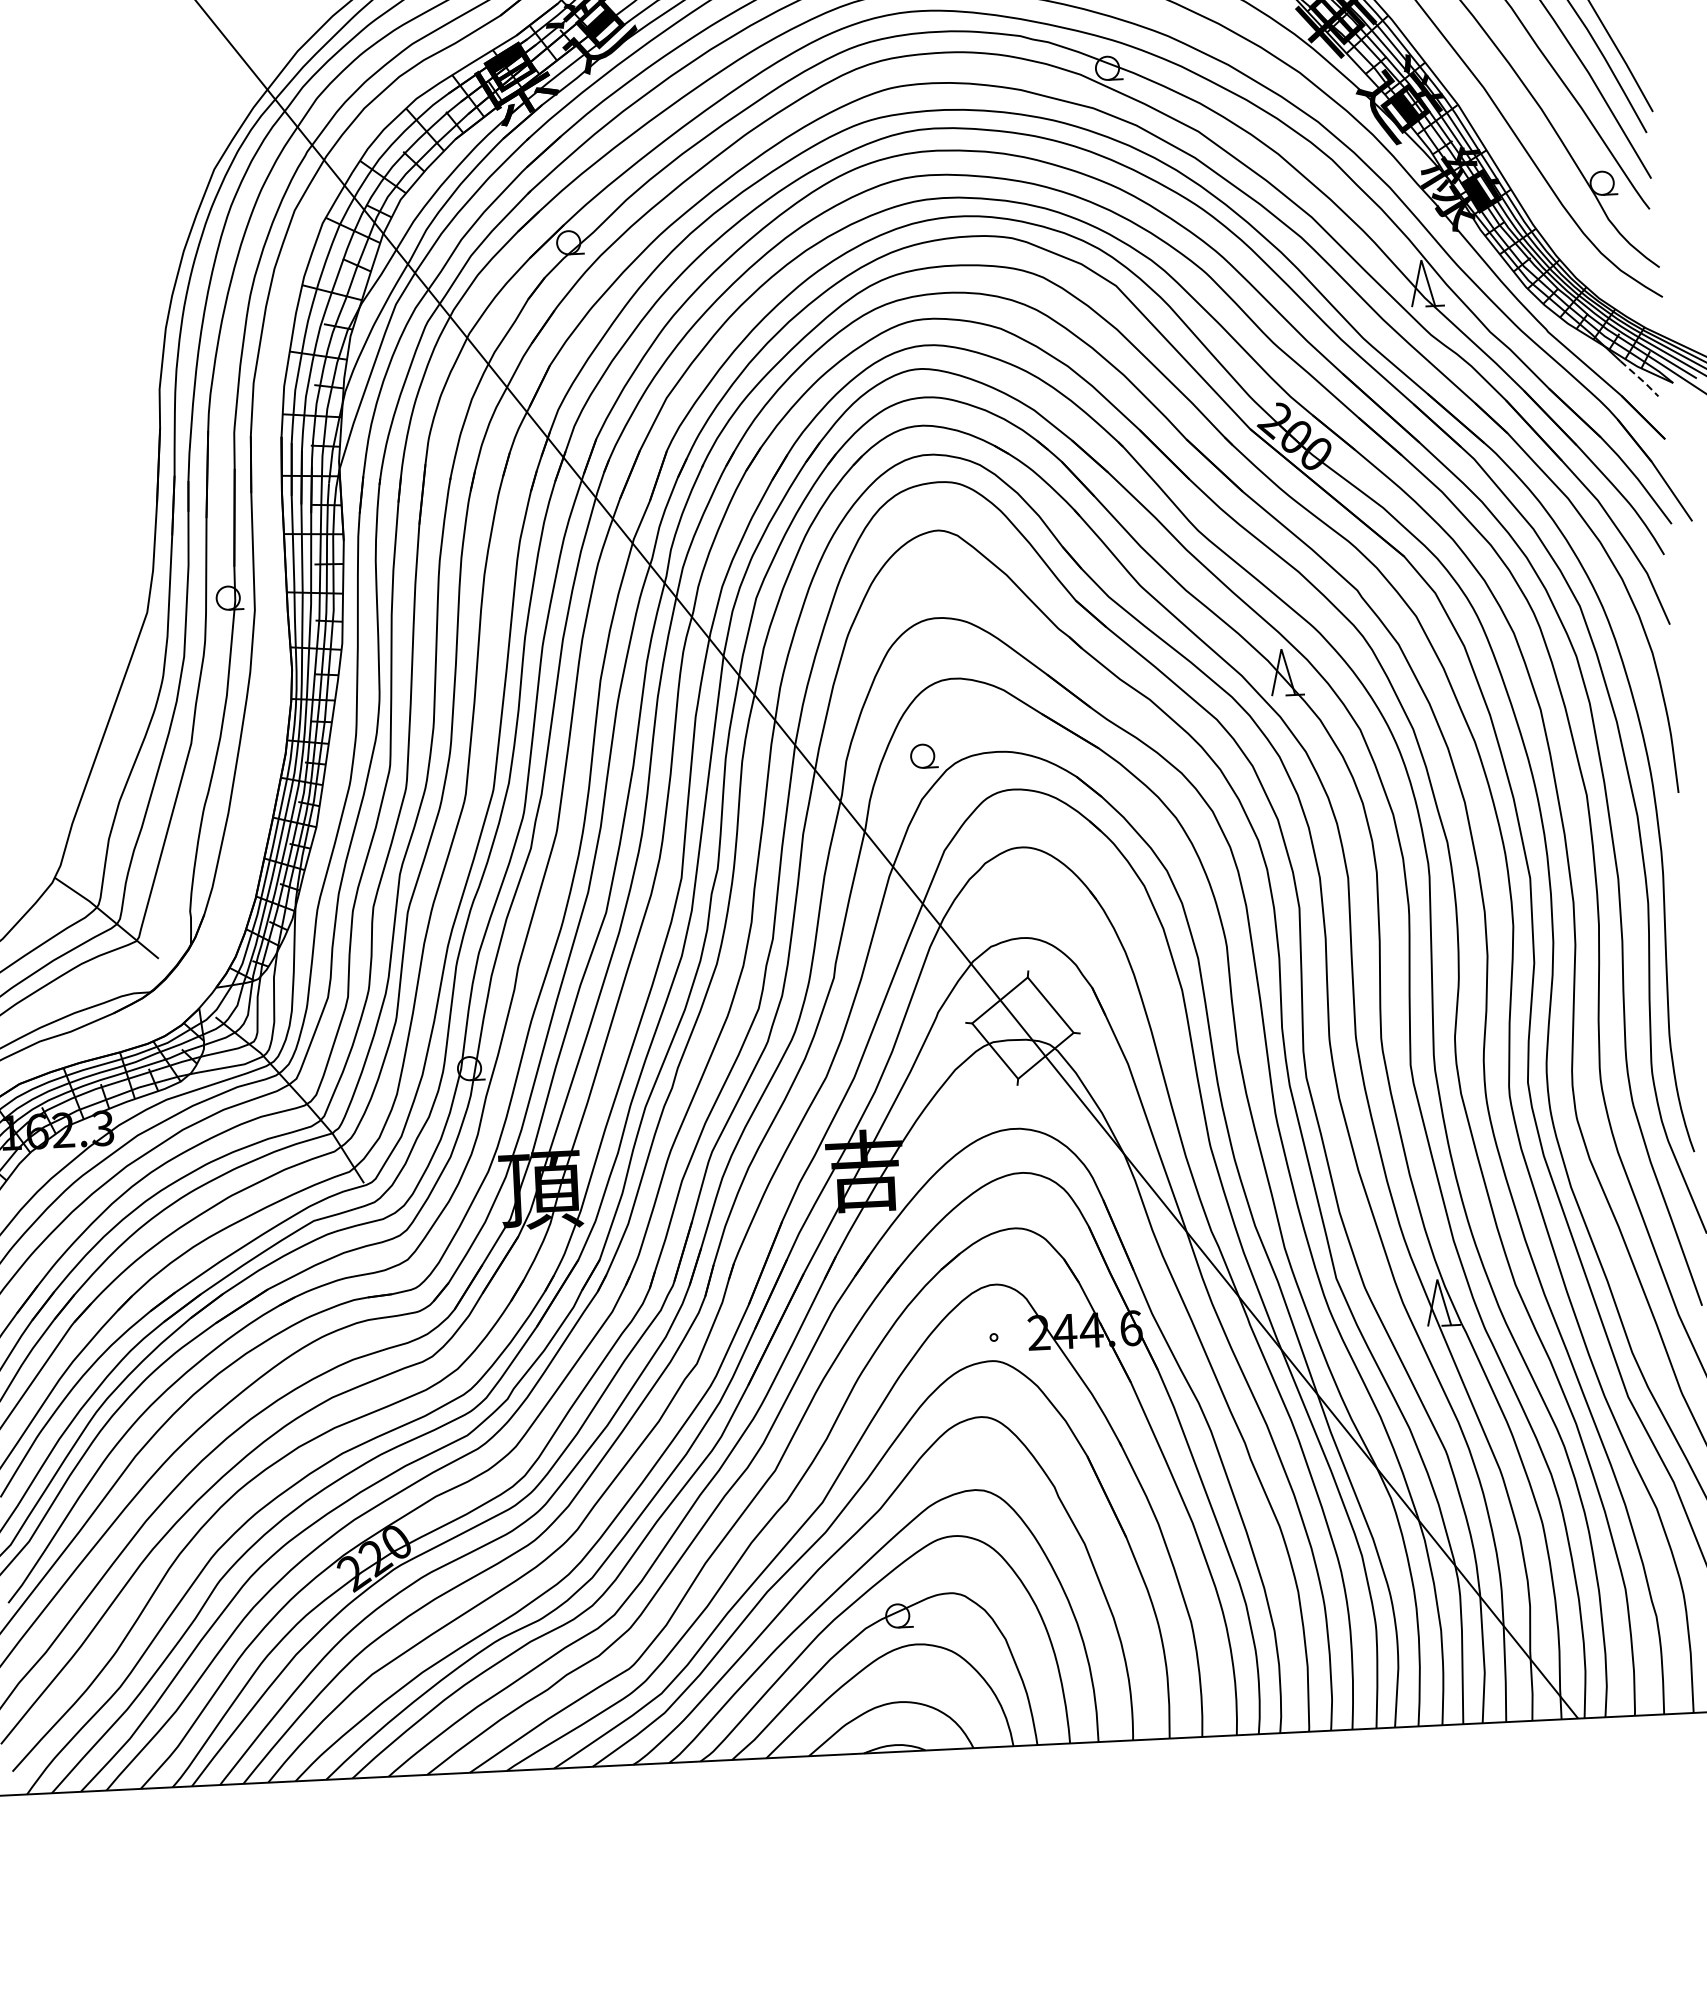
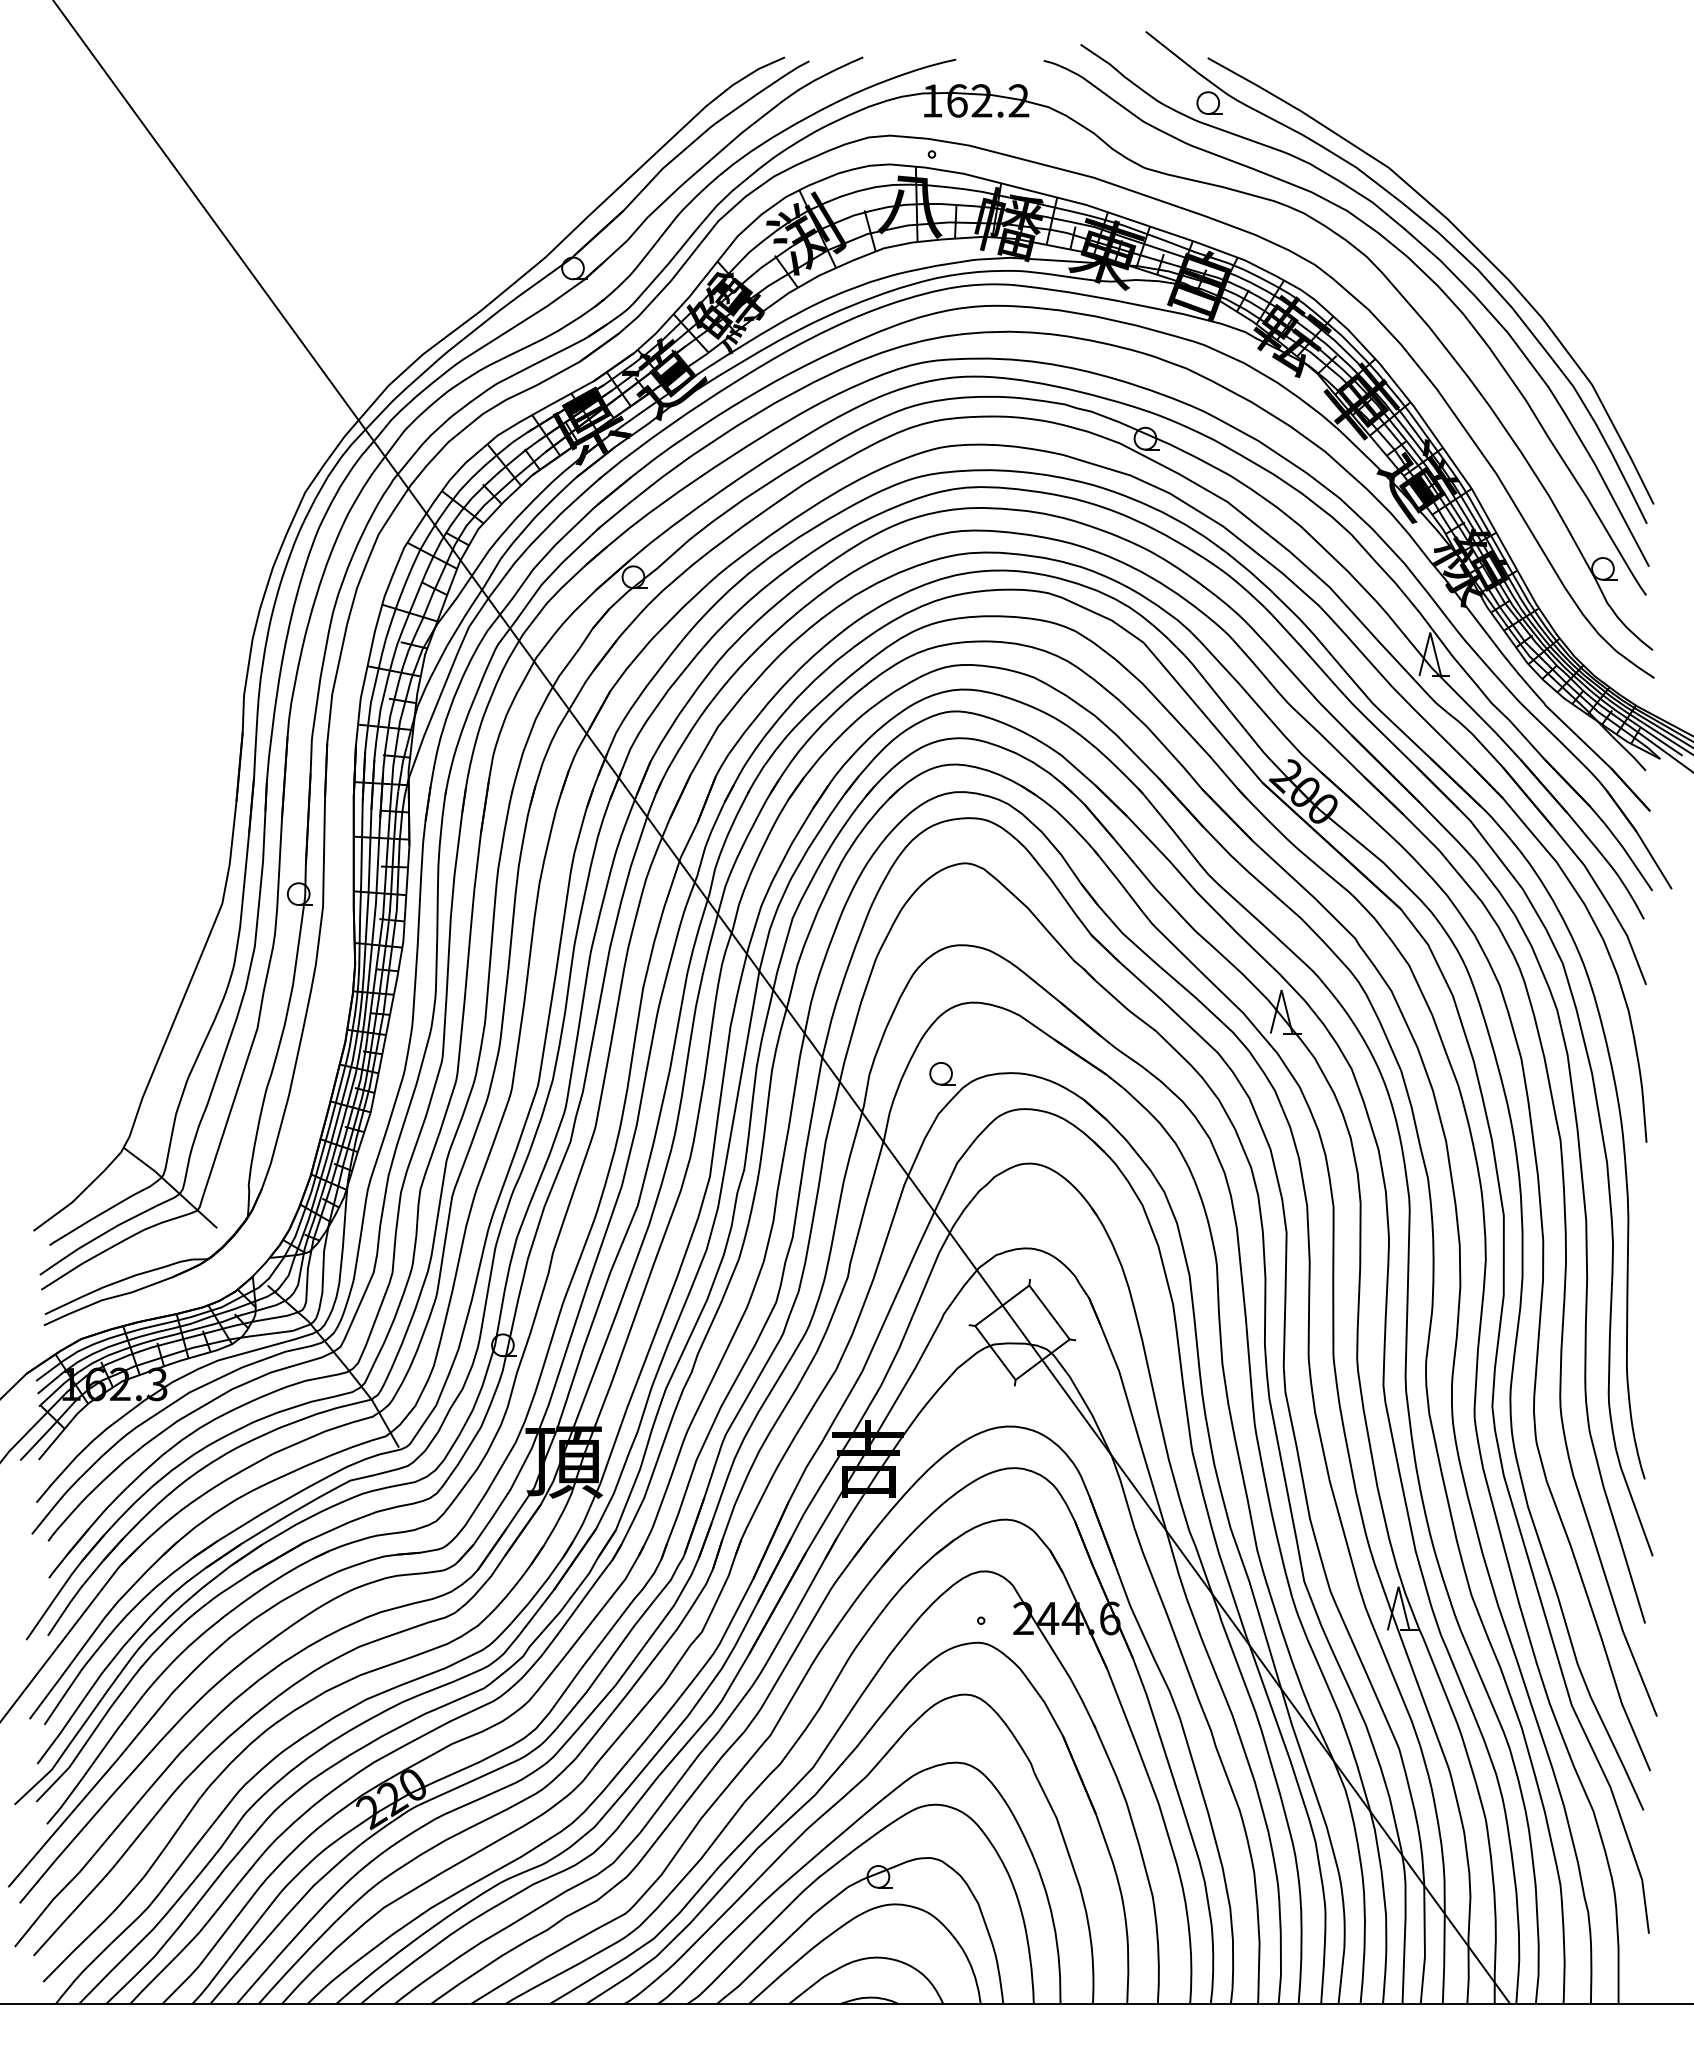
line: (1640, 378) -> (1629, 753), dashed -> solid

